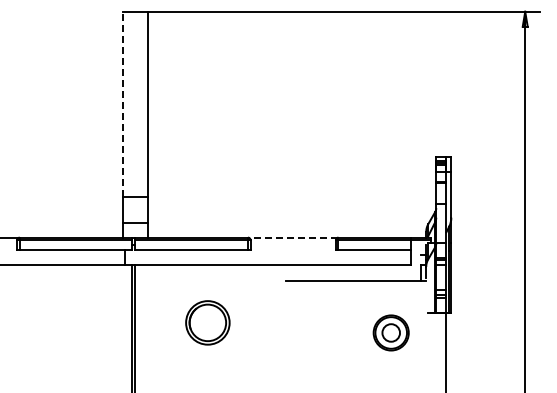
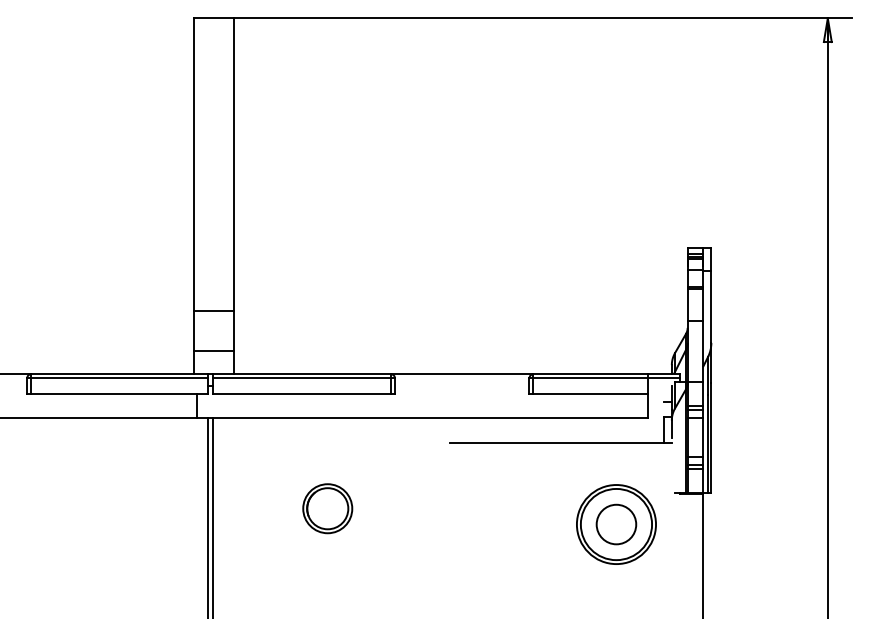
line: (123, 104) -> (194, 164), dashed -> solid
line: (292, 237) -> (461, 374), dashed -> solid
part: (207, 322) -> (327, 508), size x0.71
part: (391, 332) -> (617, 523), size x1.43

